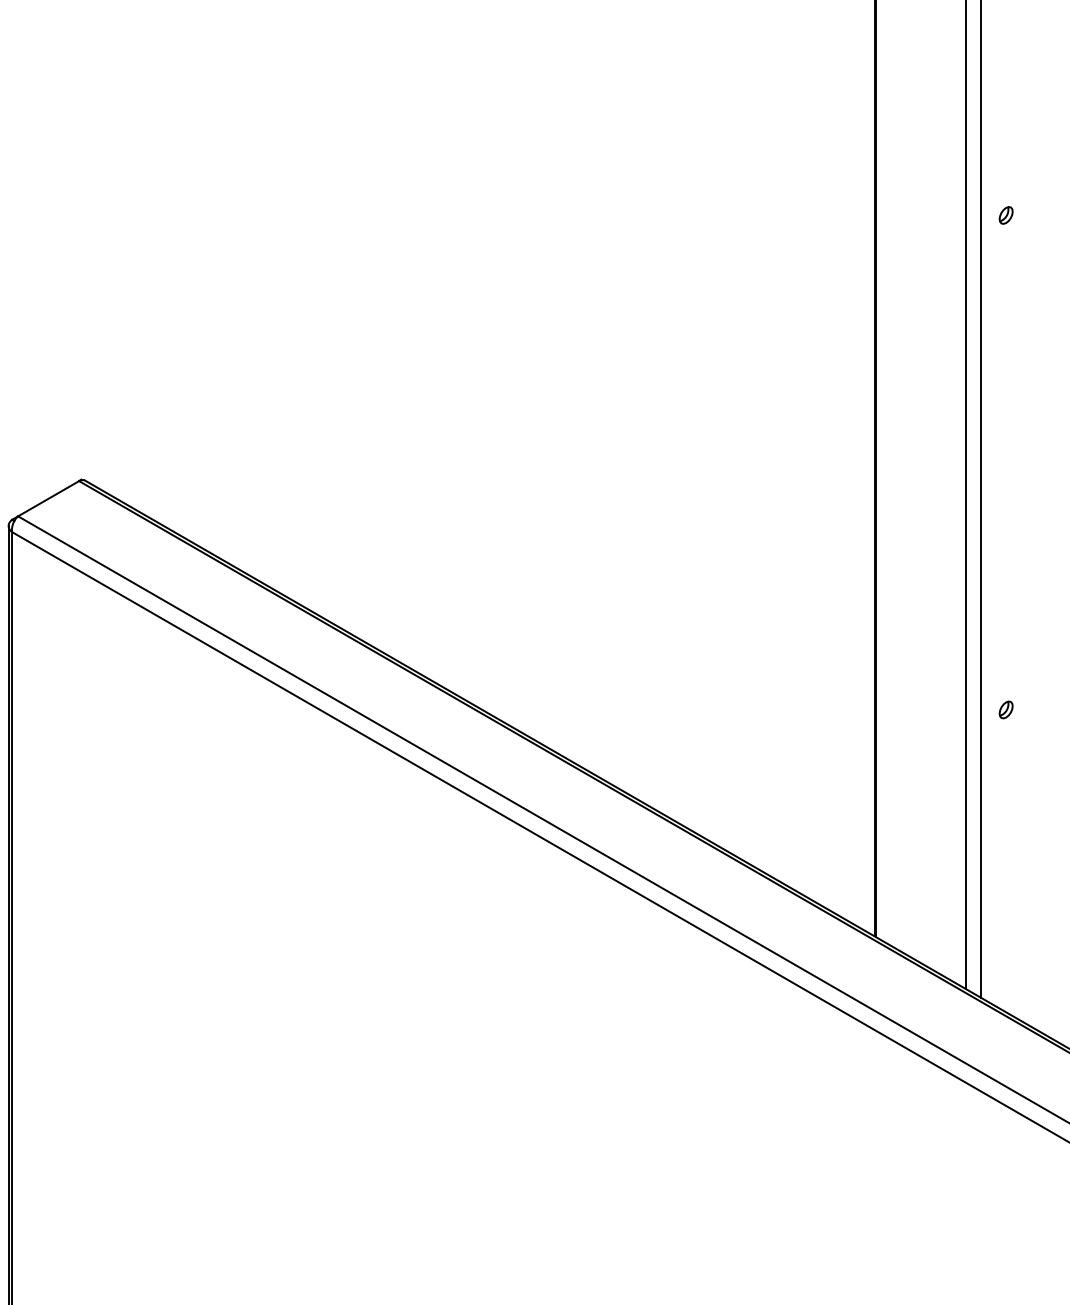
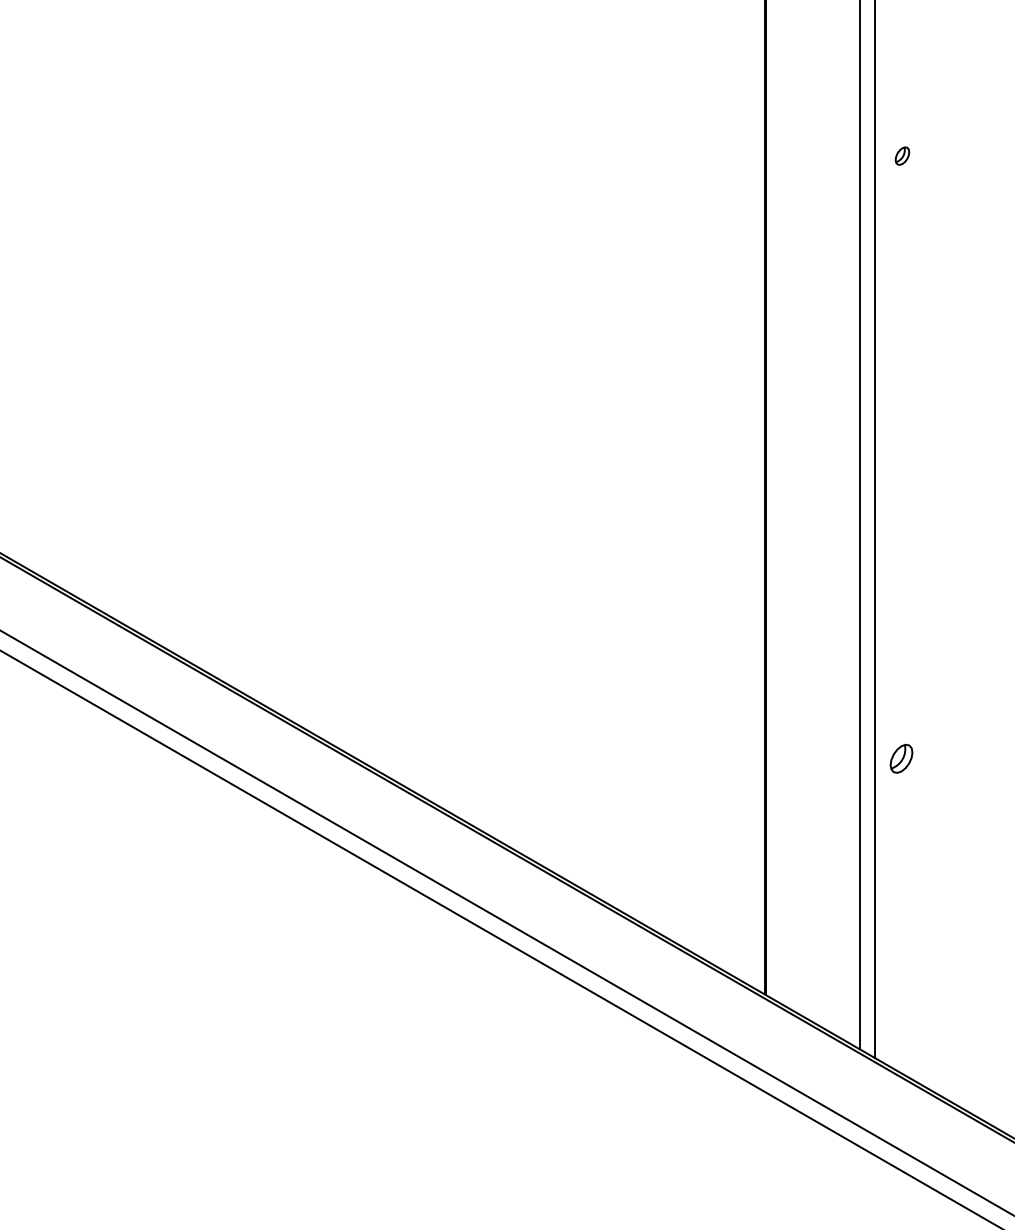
part: (1005, 215) -> (901, 156), moved
part: (1005, 709) -> (900, 758), size x1.6

